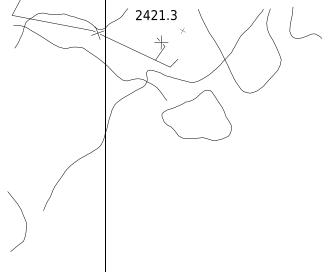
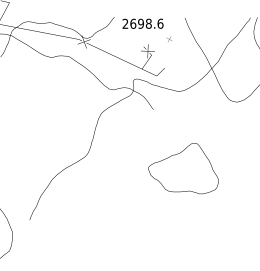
text: (159, 15) -> (146, 24), 2421.3 -> 2698.6
part: (196, 115) -> (183, 168), moved

